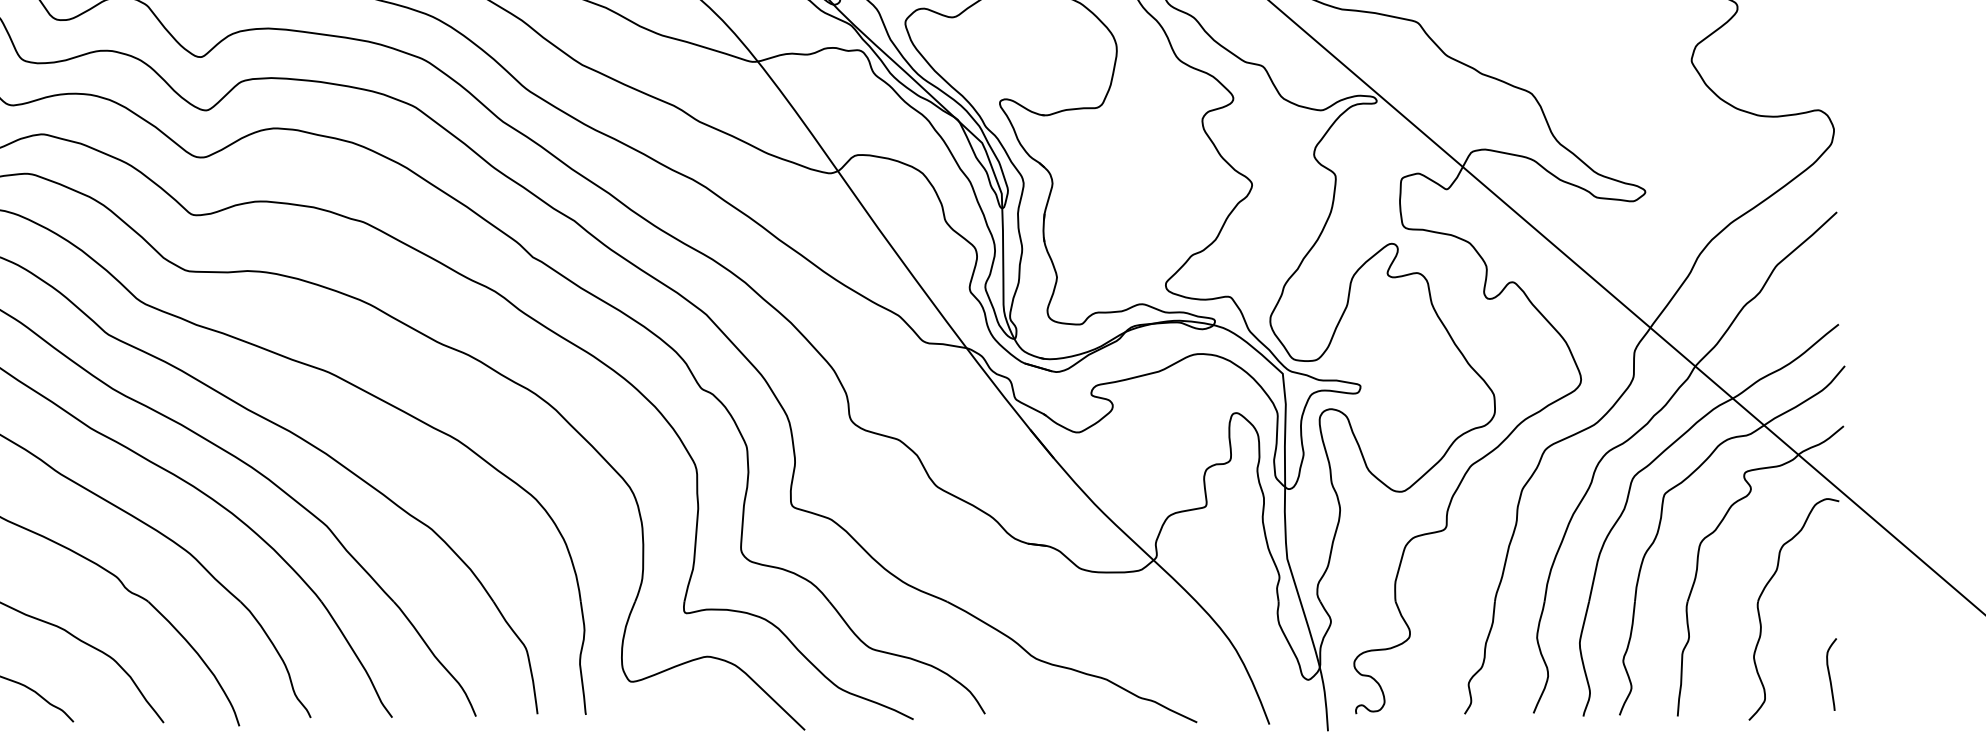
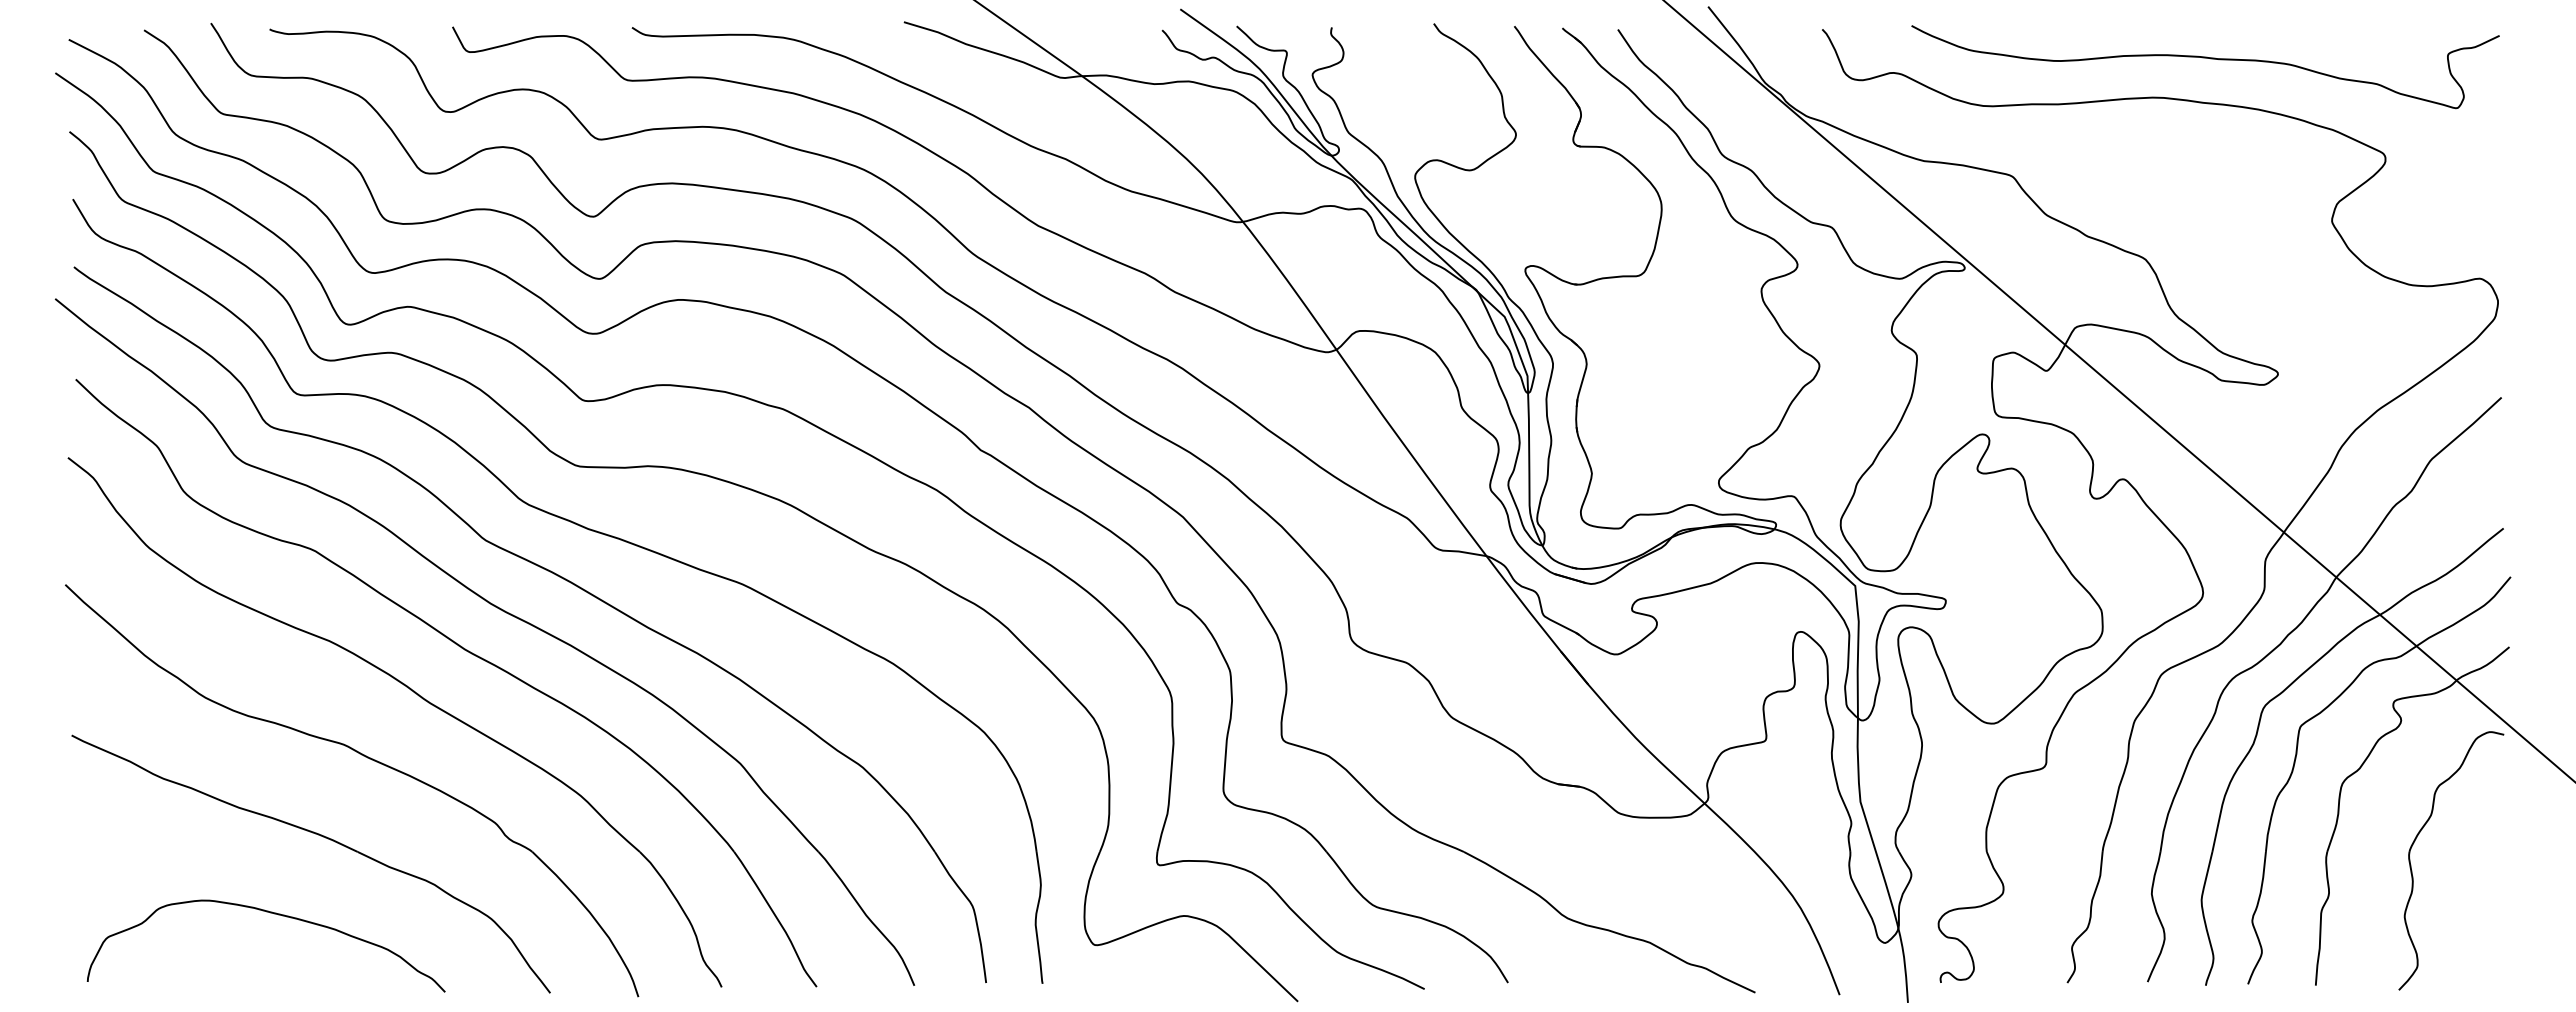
curve: (1830, 674) -> (2493, 936), removed

